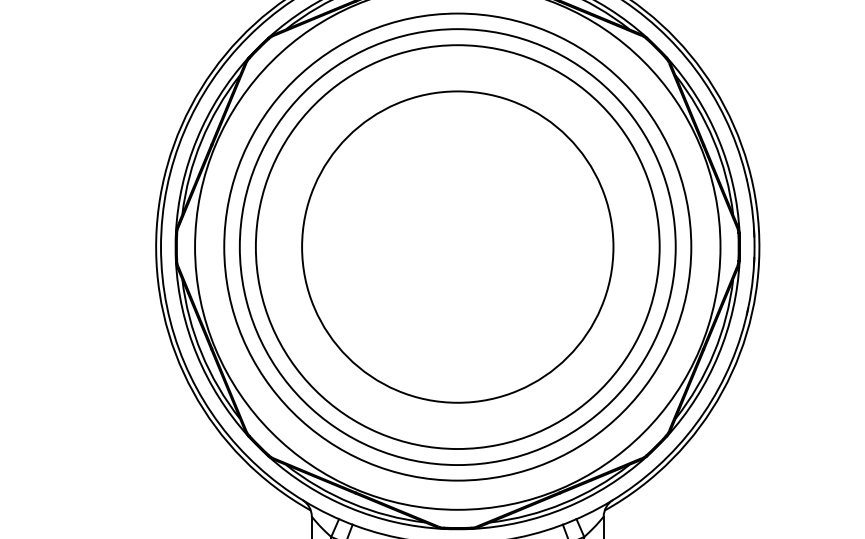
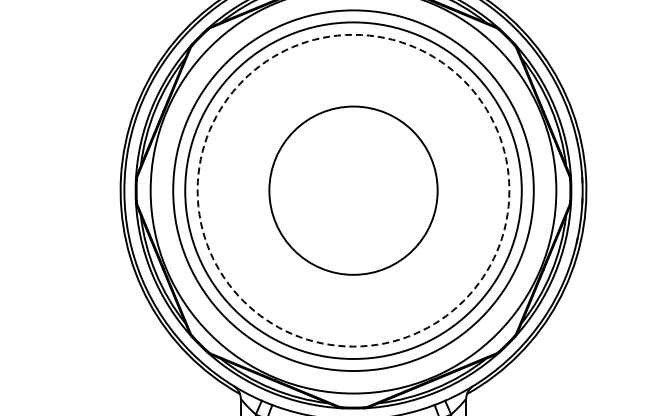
circle: (457, 246) -> (353, 190), size x0.7
circle: (457, 246) -> (353, 190), solid -> dashed

